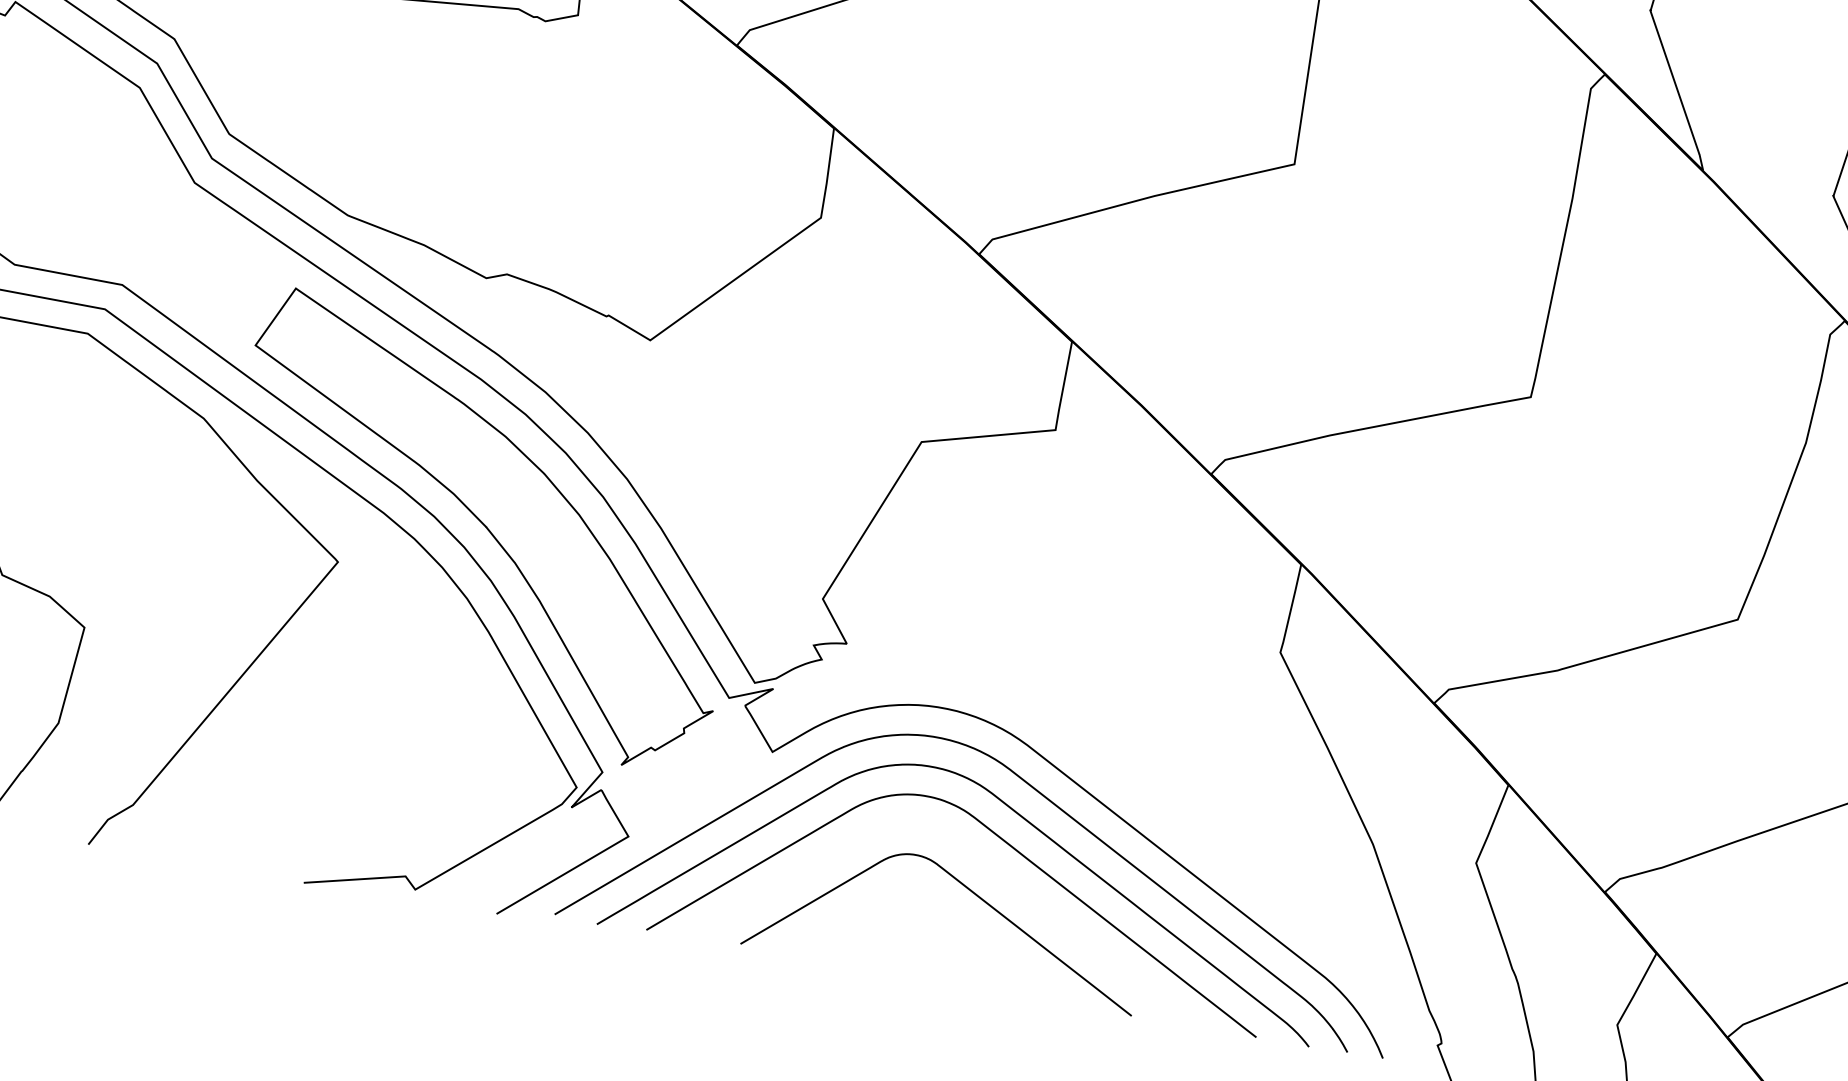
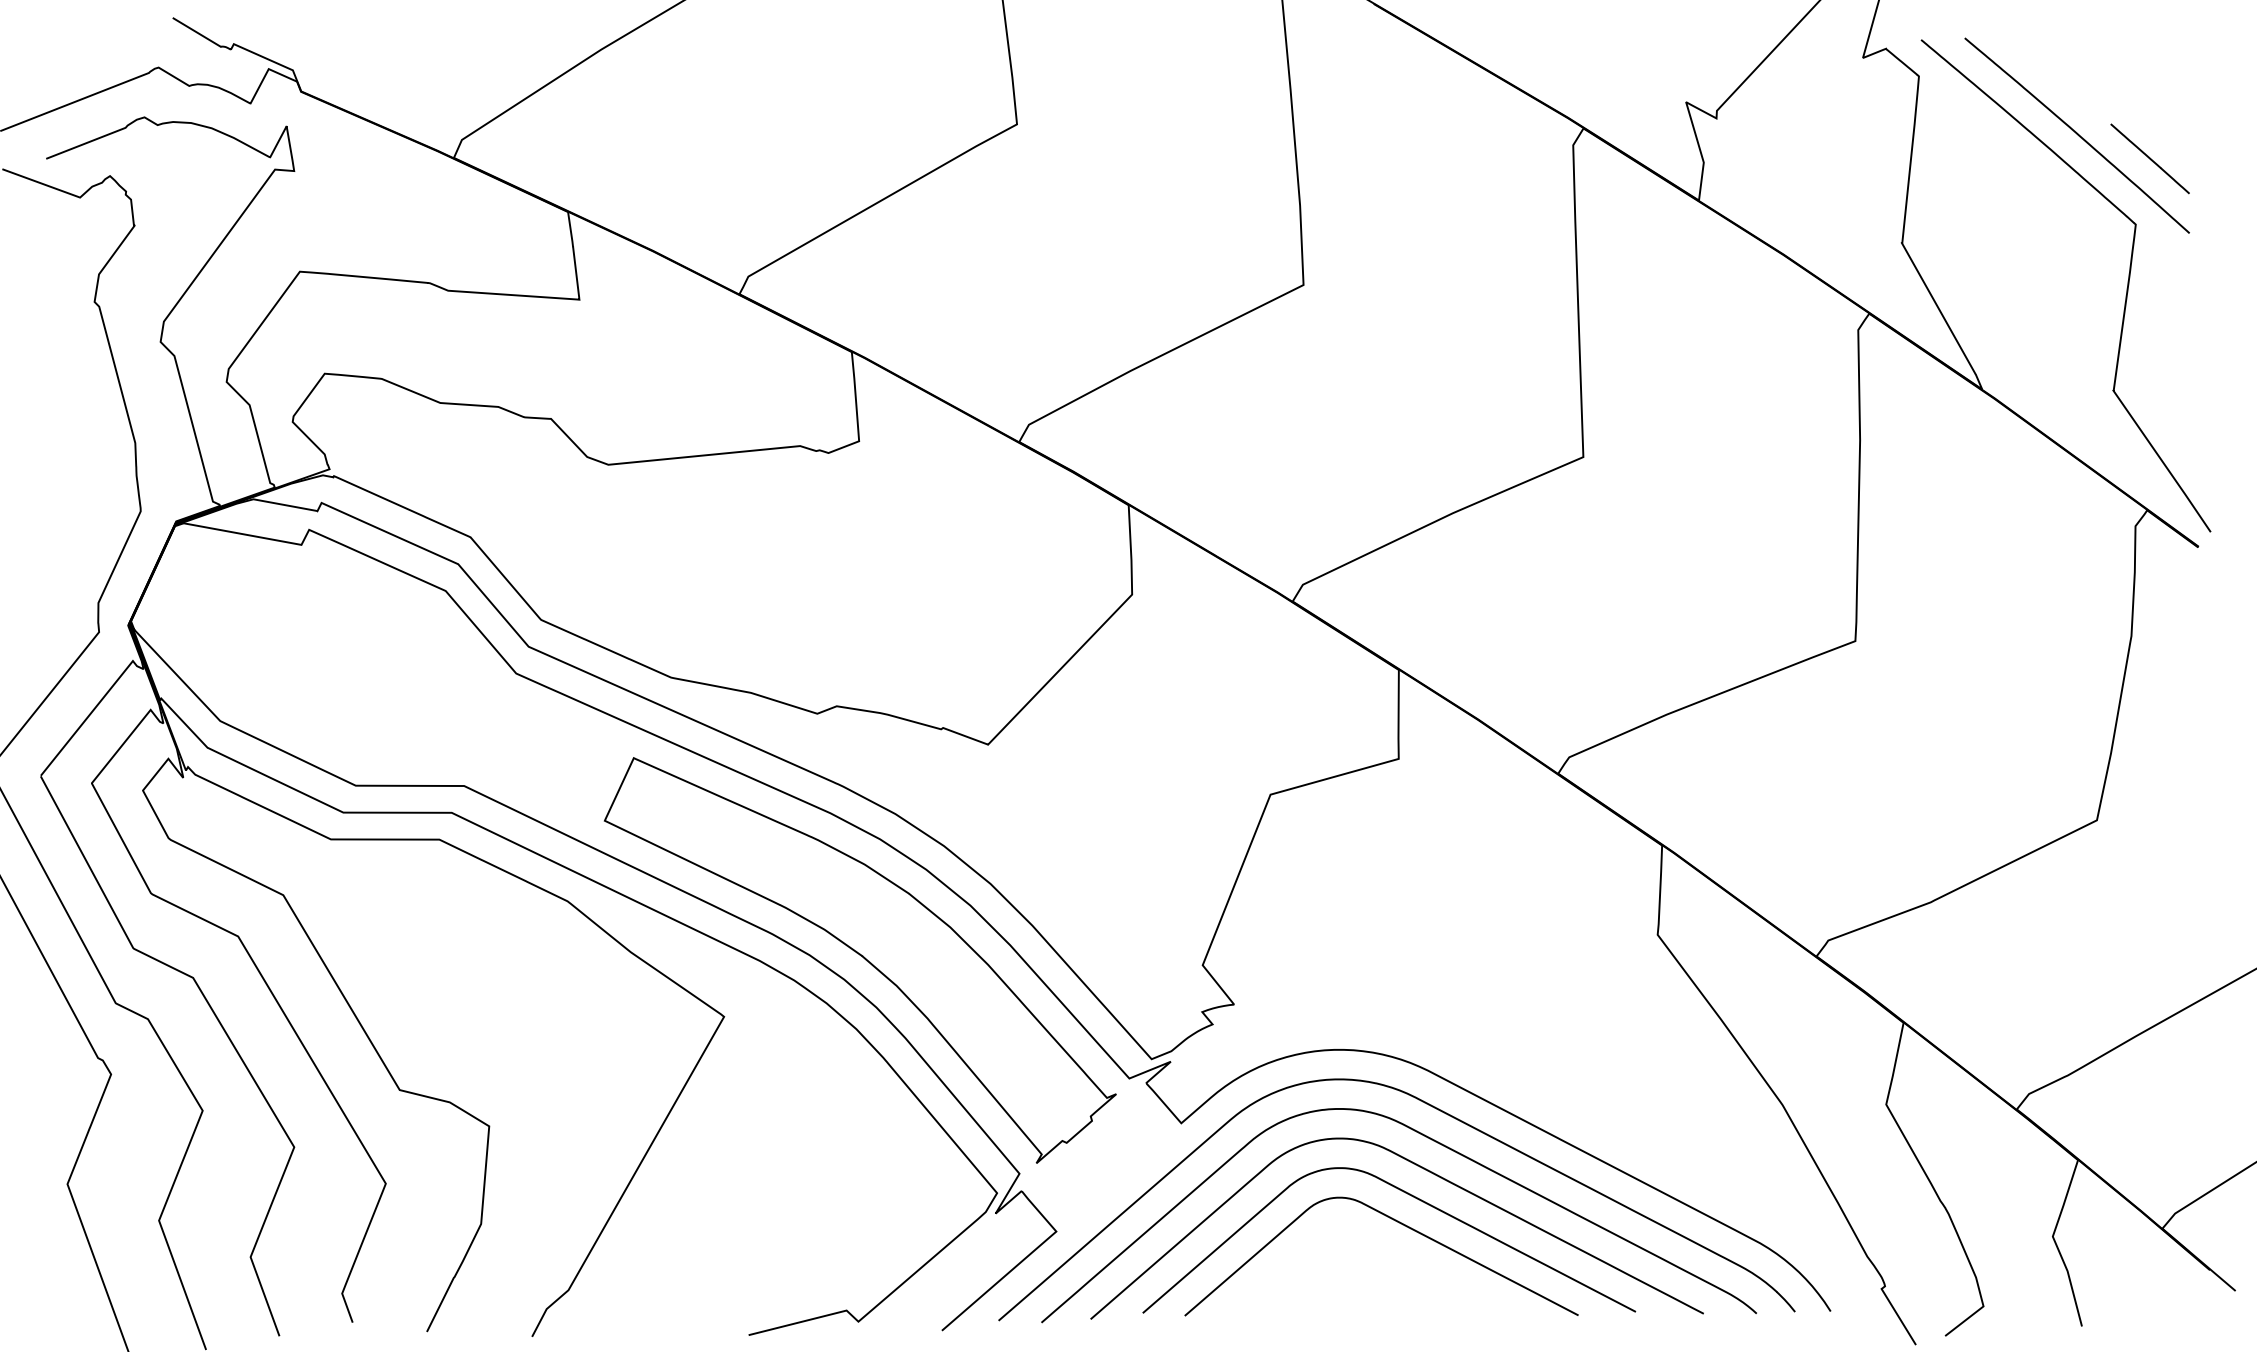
curve: (987, 867) -> (1411, 1196), added

